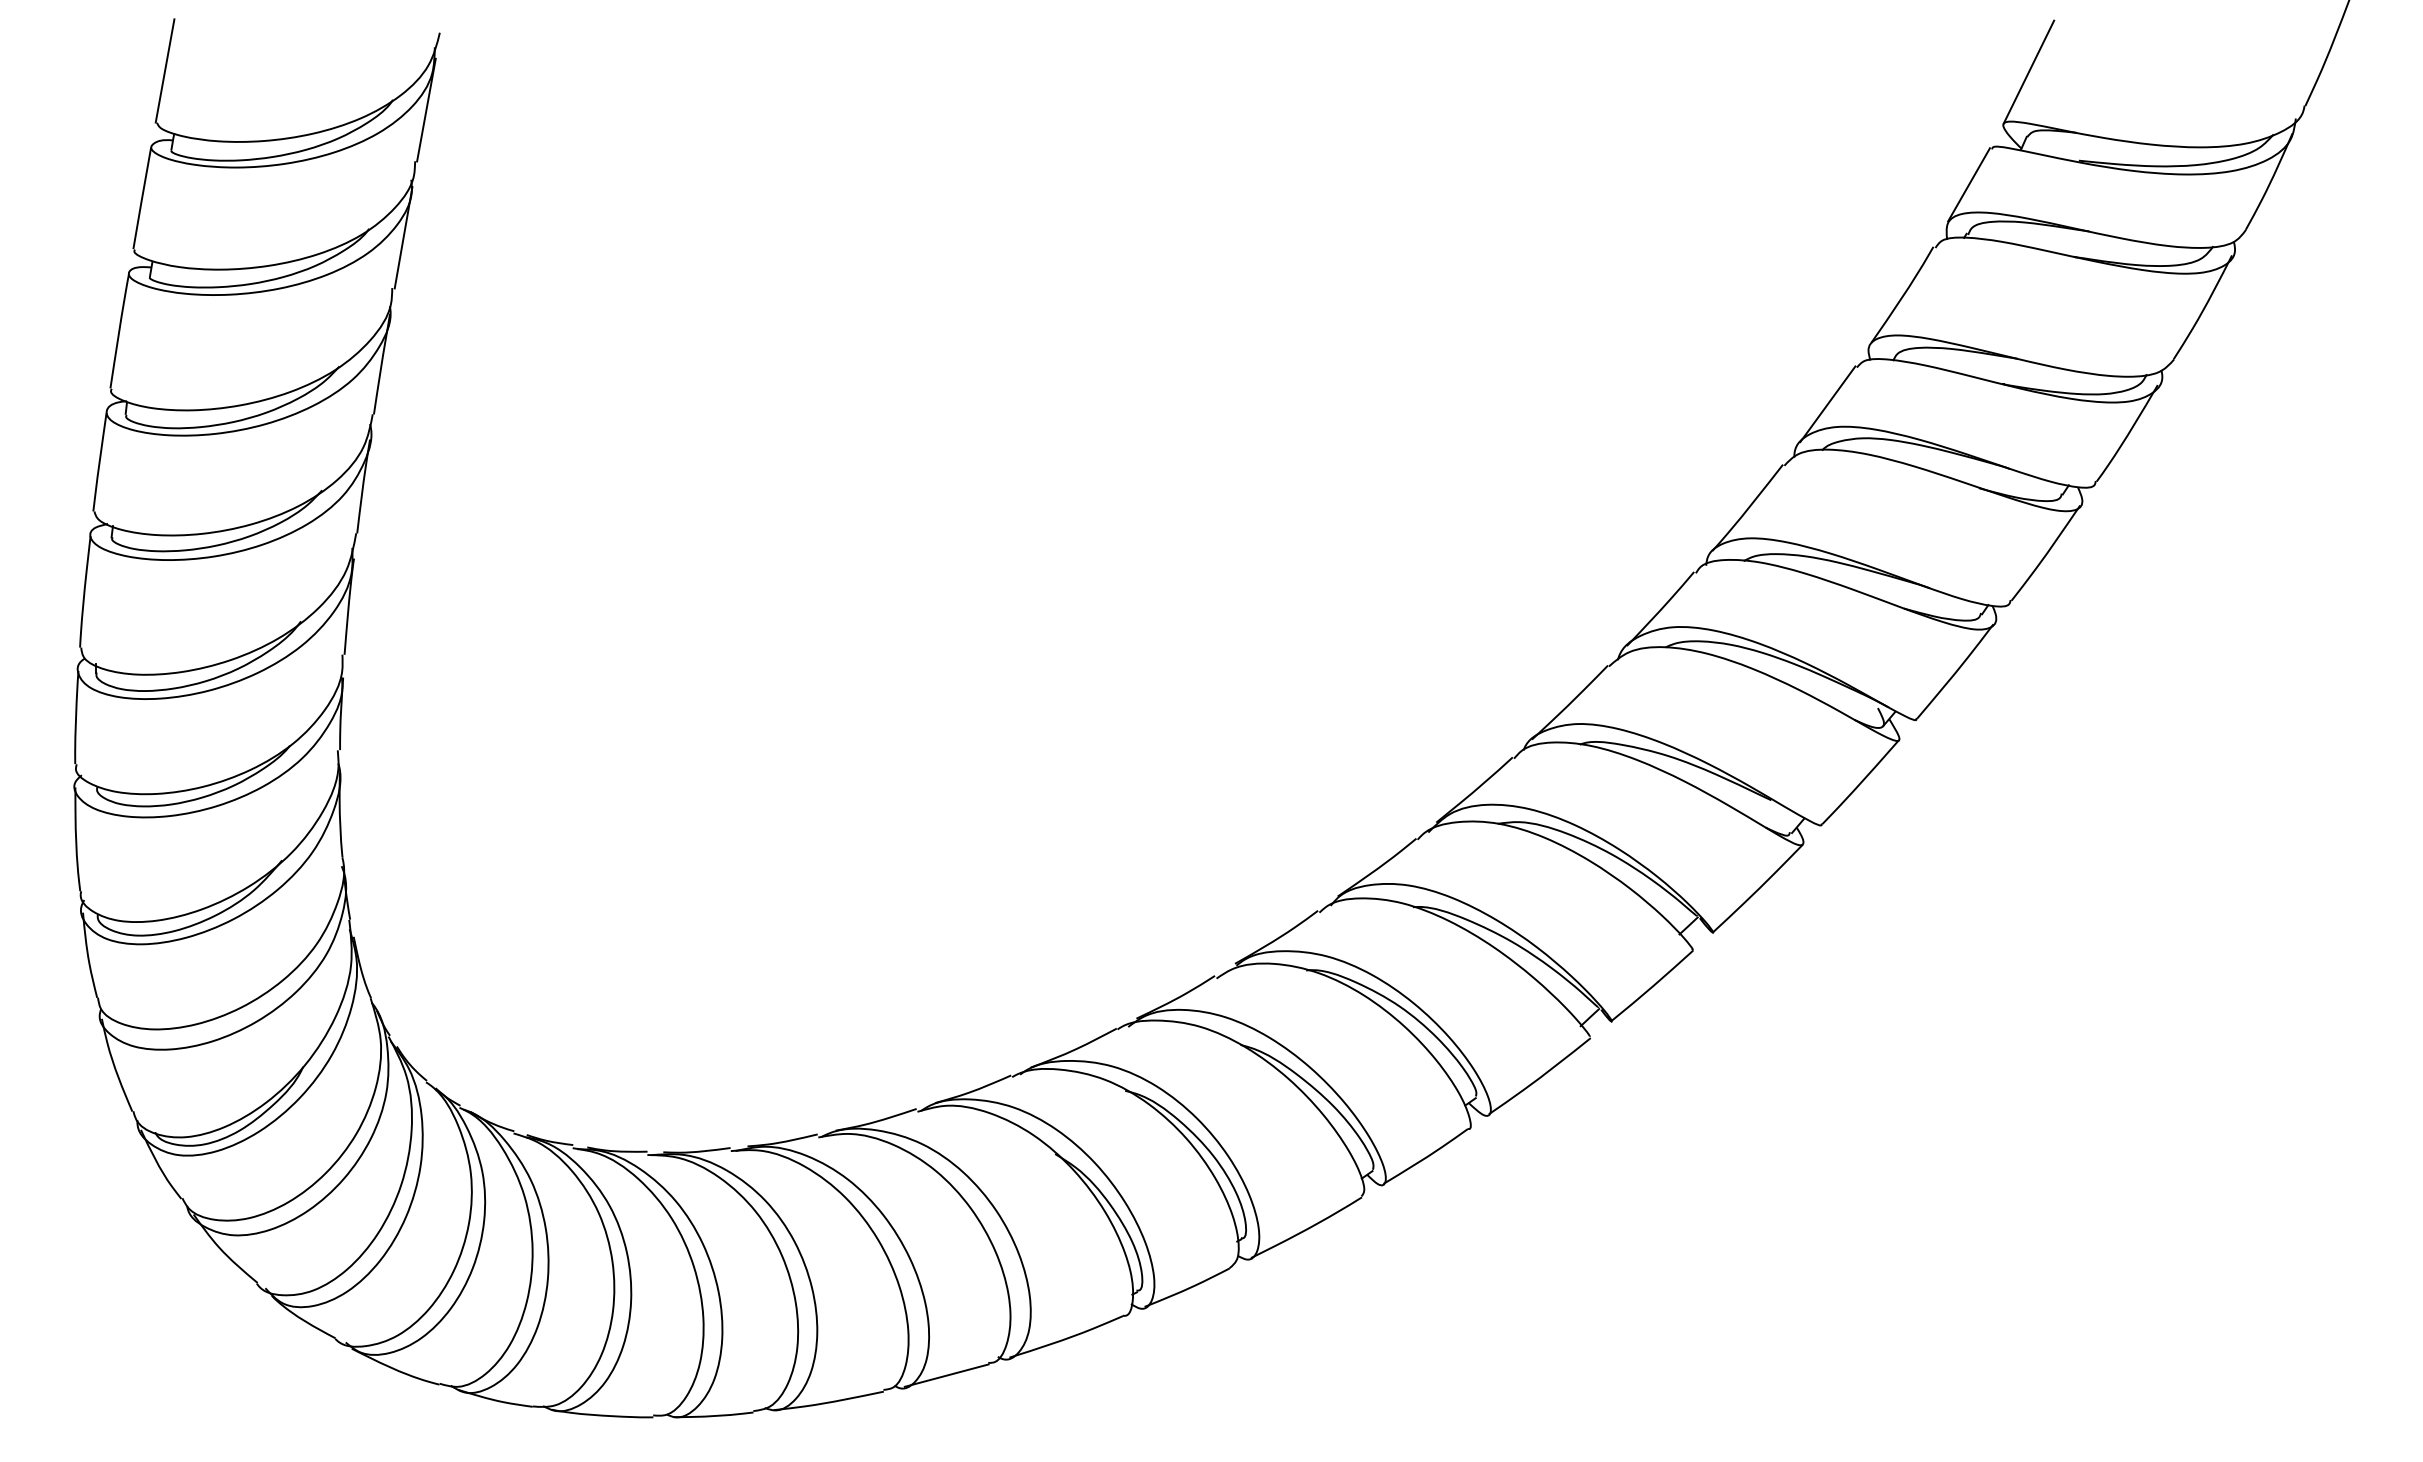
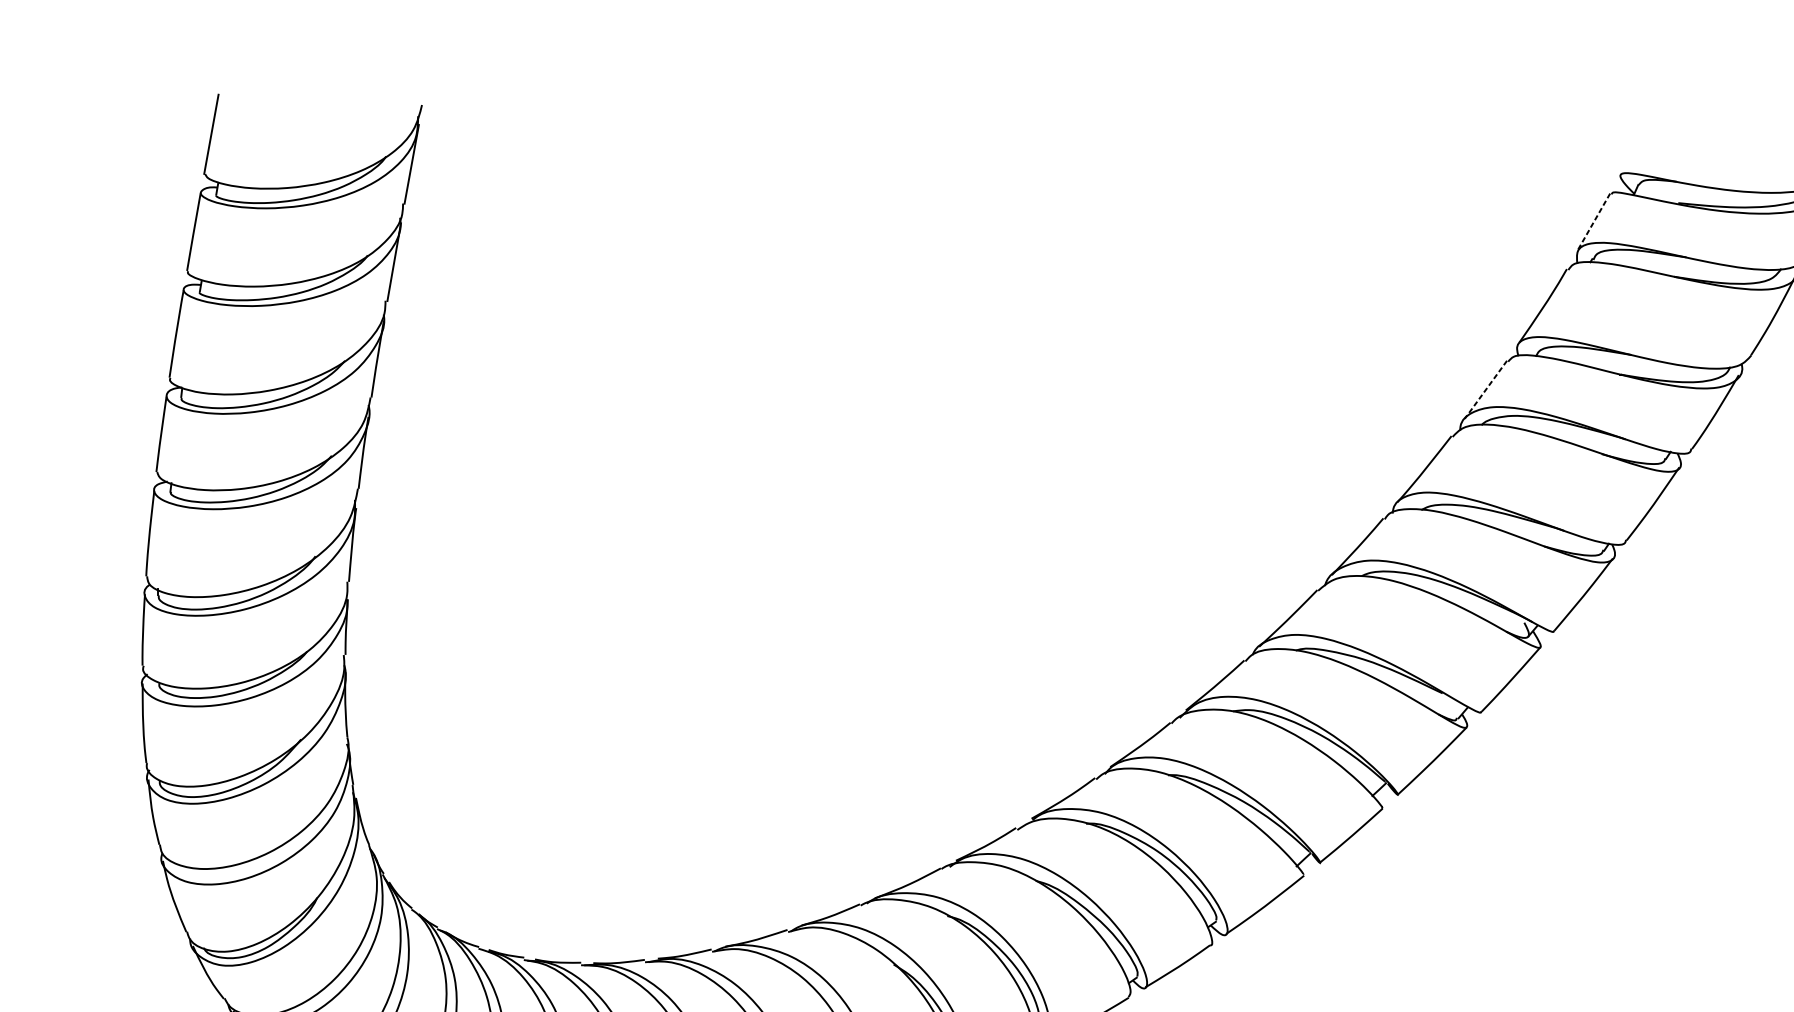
line: (2028, 71) -> (1639, 134), removed
line: (1968, 185) -> (1593, 222), solid -> dashed
line: (1827, 404) -> (1485, 389), solid -> dashed

